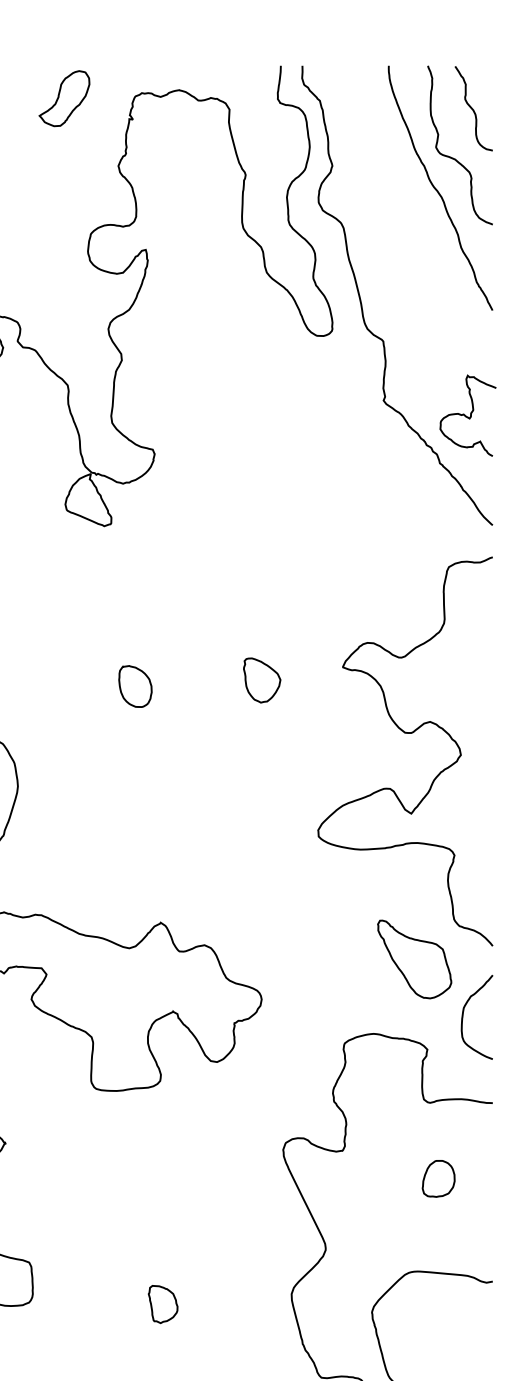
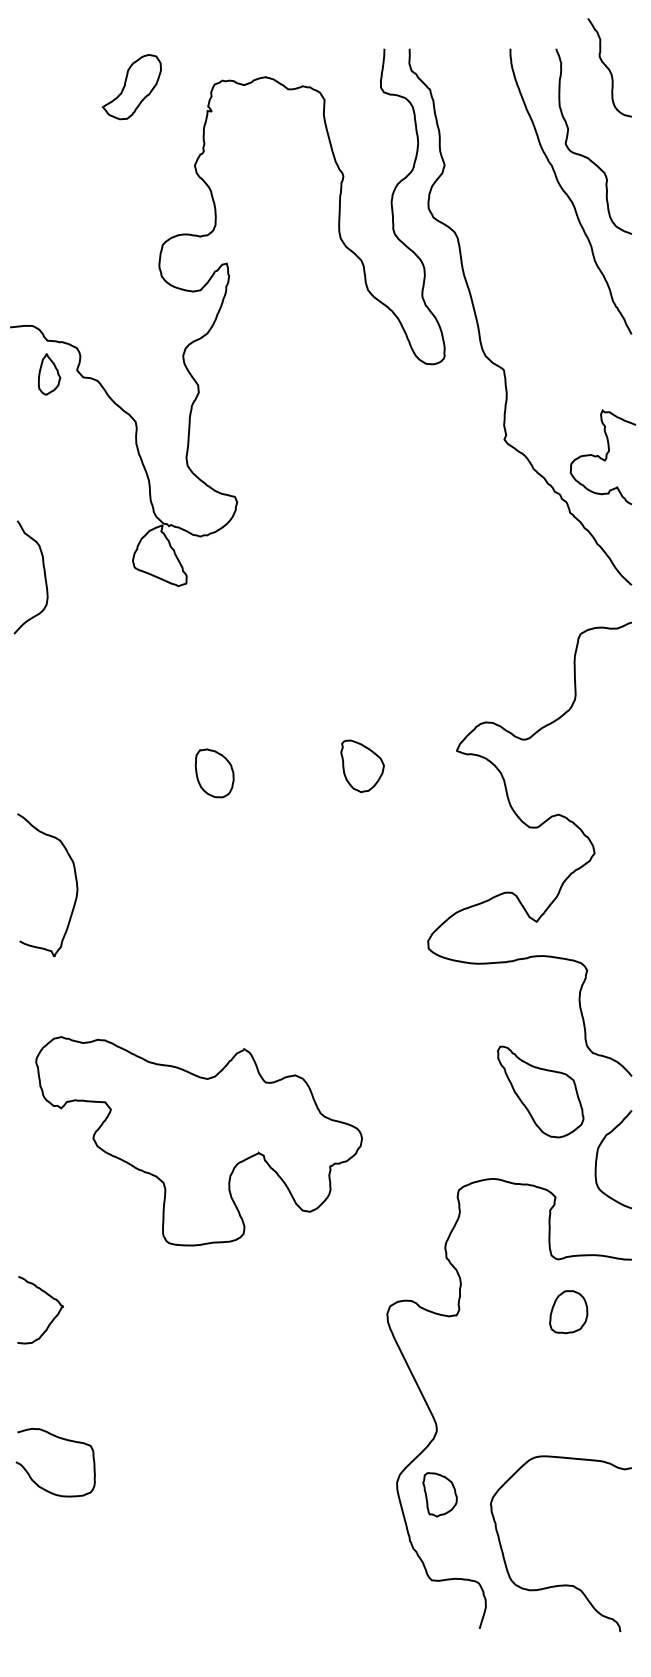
curve: (472, 108) -> (608, 67), moved
part: (438, 1179) -> (568, 1312), moved
part: (162, 1304) -> (439, 1494), moved

